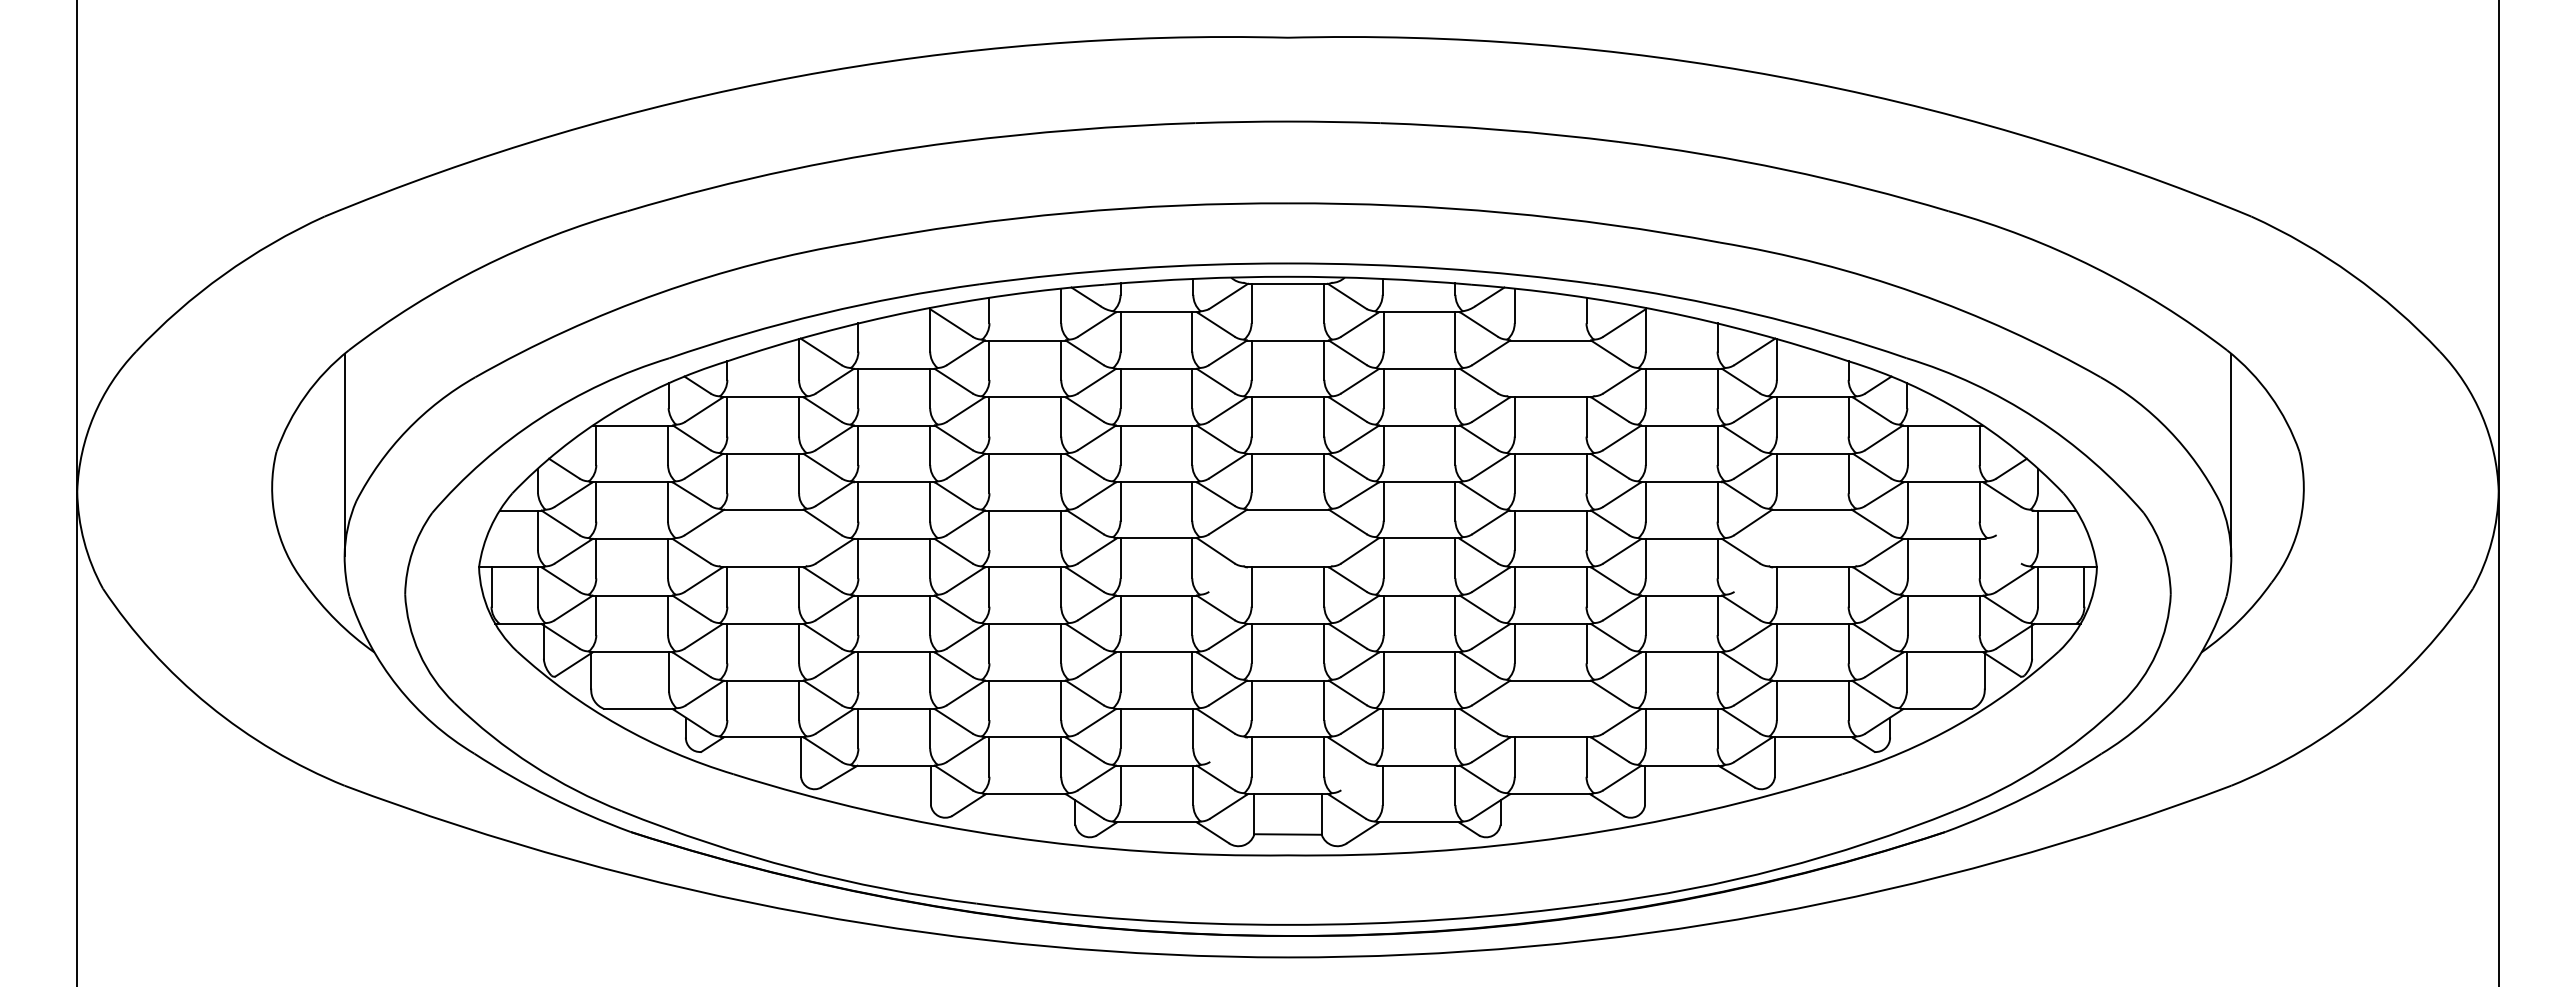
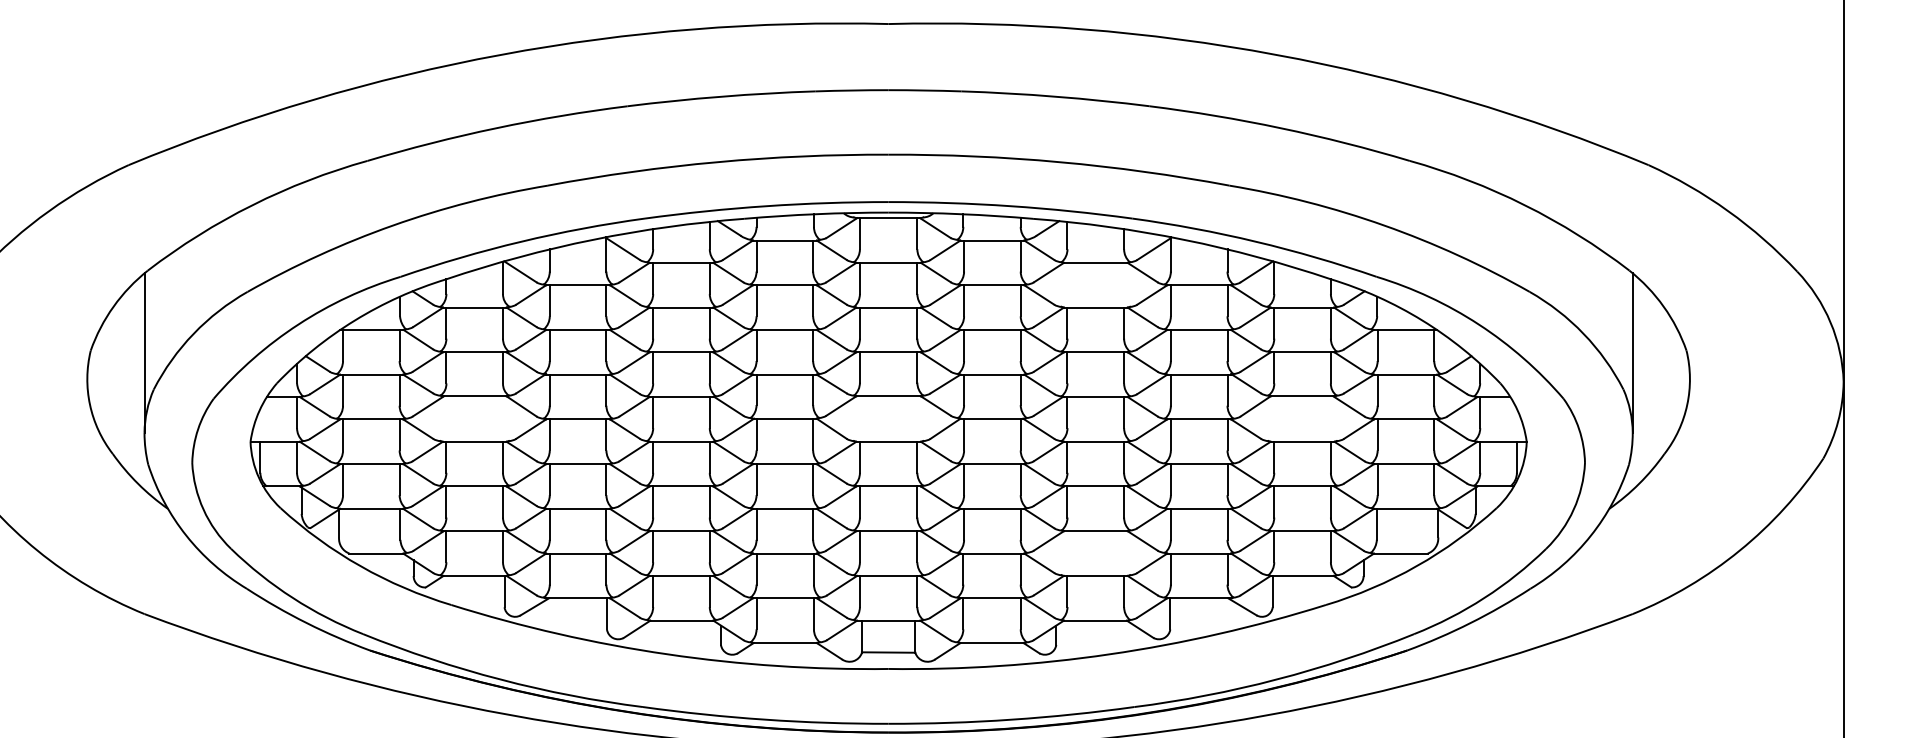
line: (2015, 522) -> (1462, 406), added
line: (2002, 550) -> (1452, 428), added
line: (1228, 579) -> (841, 451), added
line: (1753, 579) -> (1255, 451), added
line: (1229, 749) -> (842, 585), added
line: (1360, 777) -> (945, 607), added

